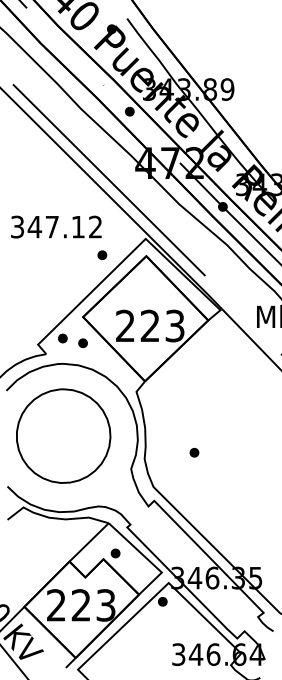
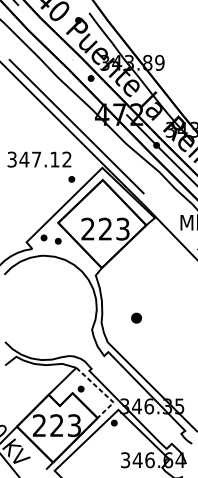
part: (63, 435) -> (44, 306), removed
part: (194, 452) -> (136, 318), size x1.6
line: (147, 559) -> (103, 393), solid -> dashed

